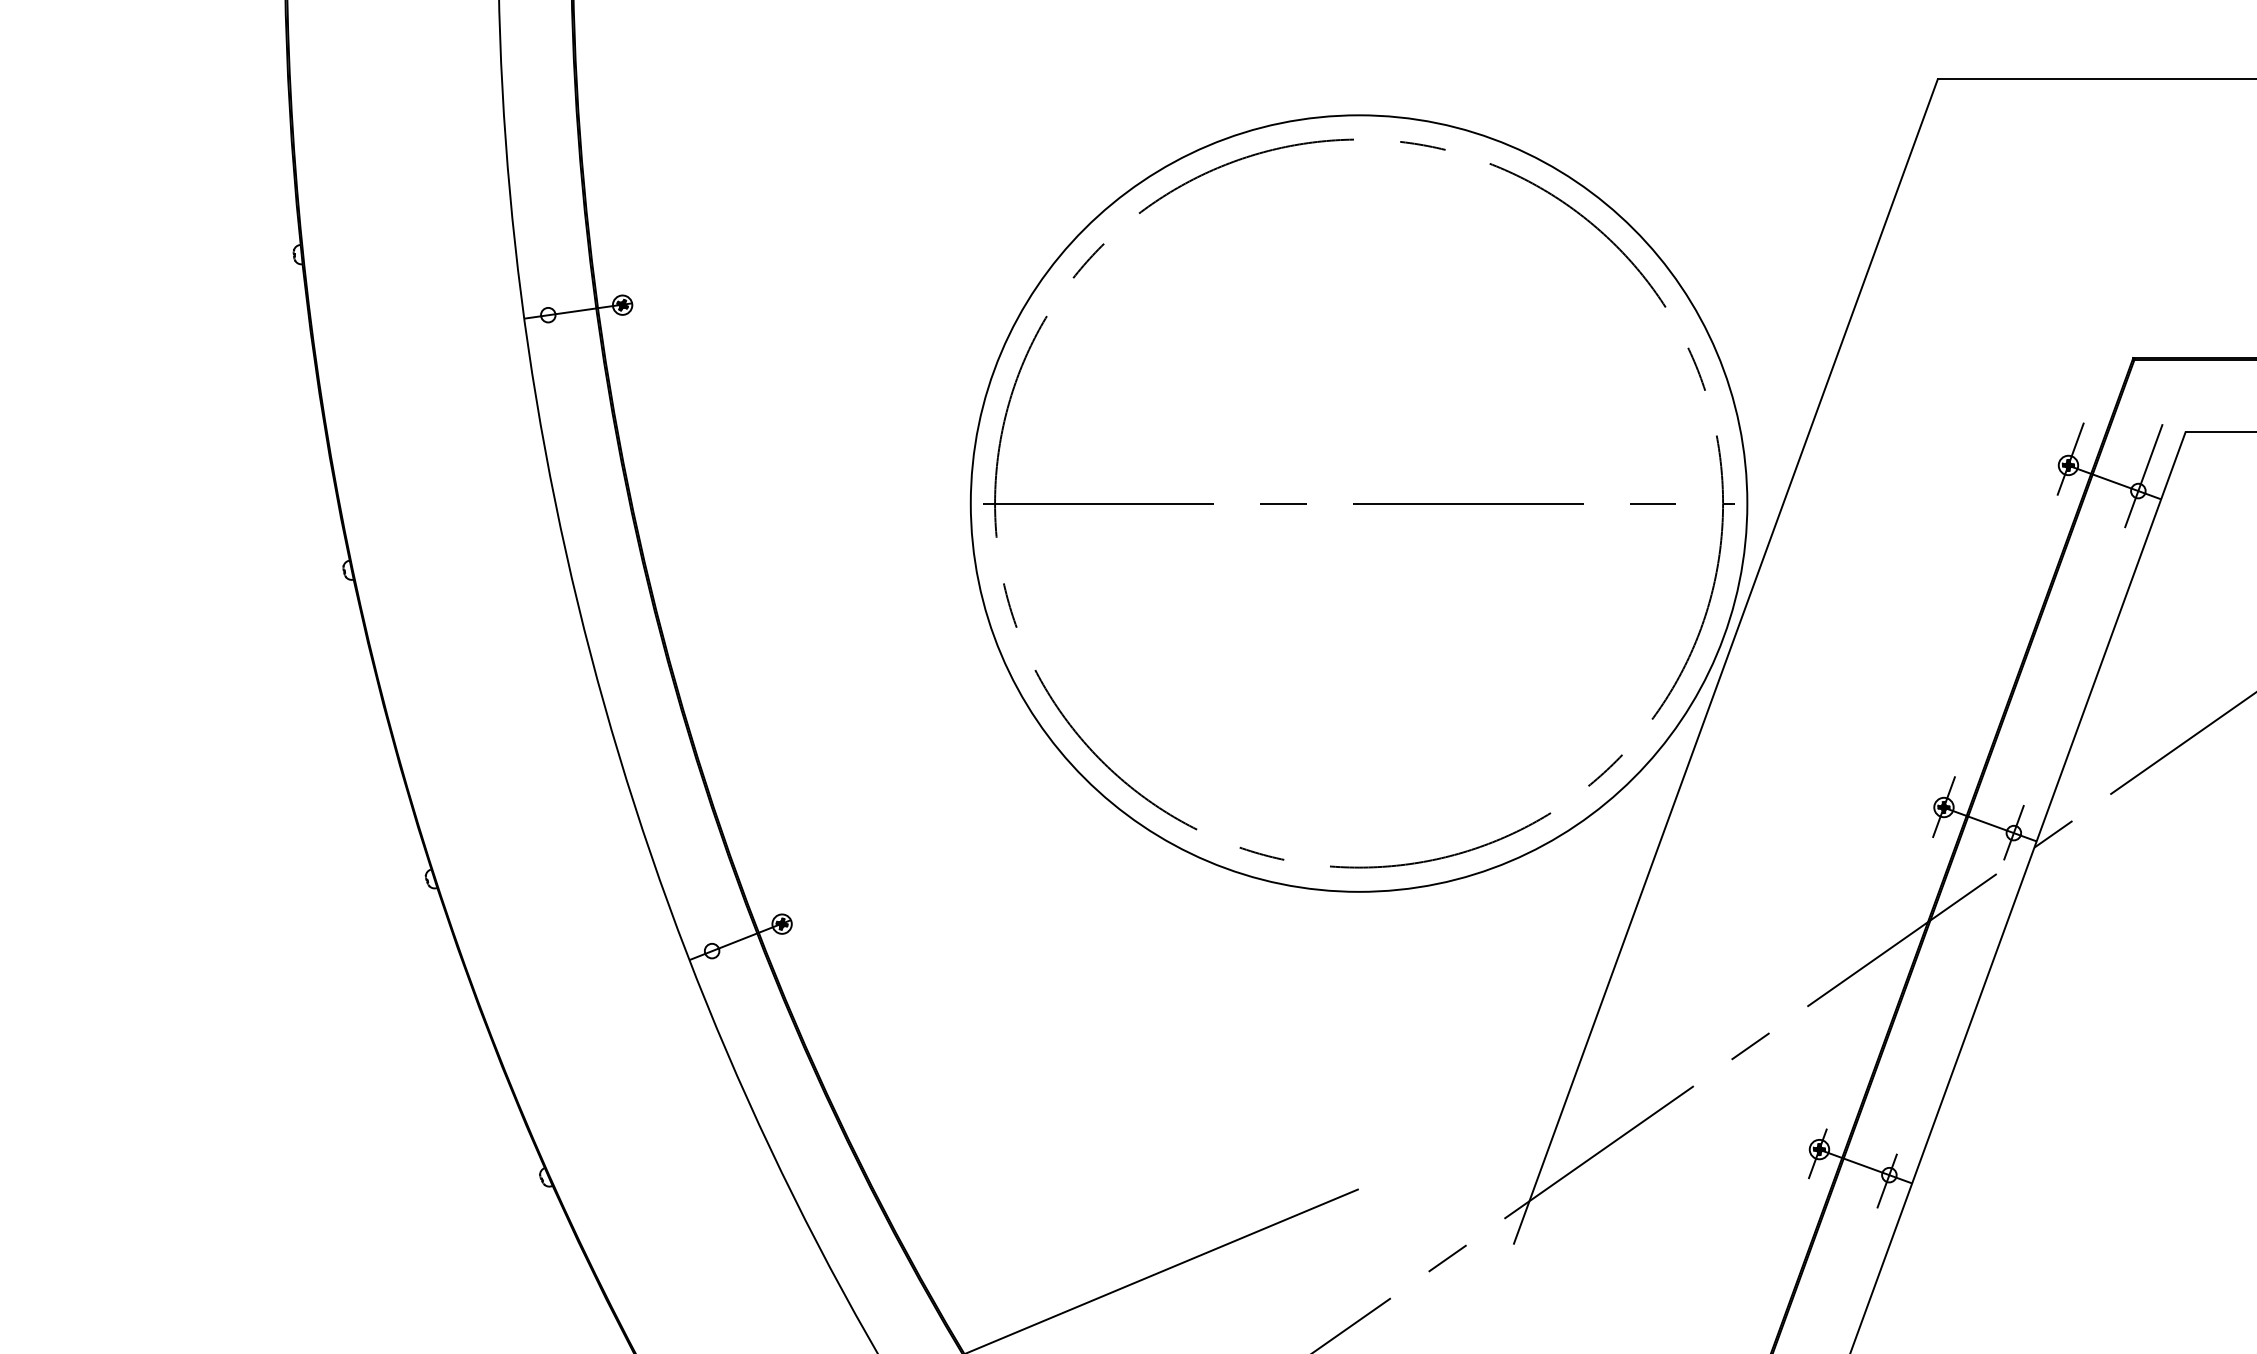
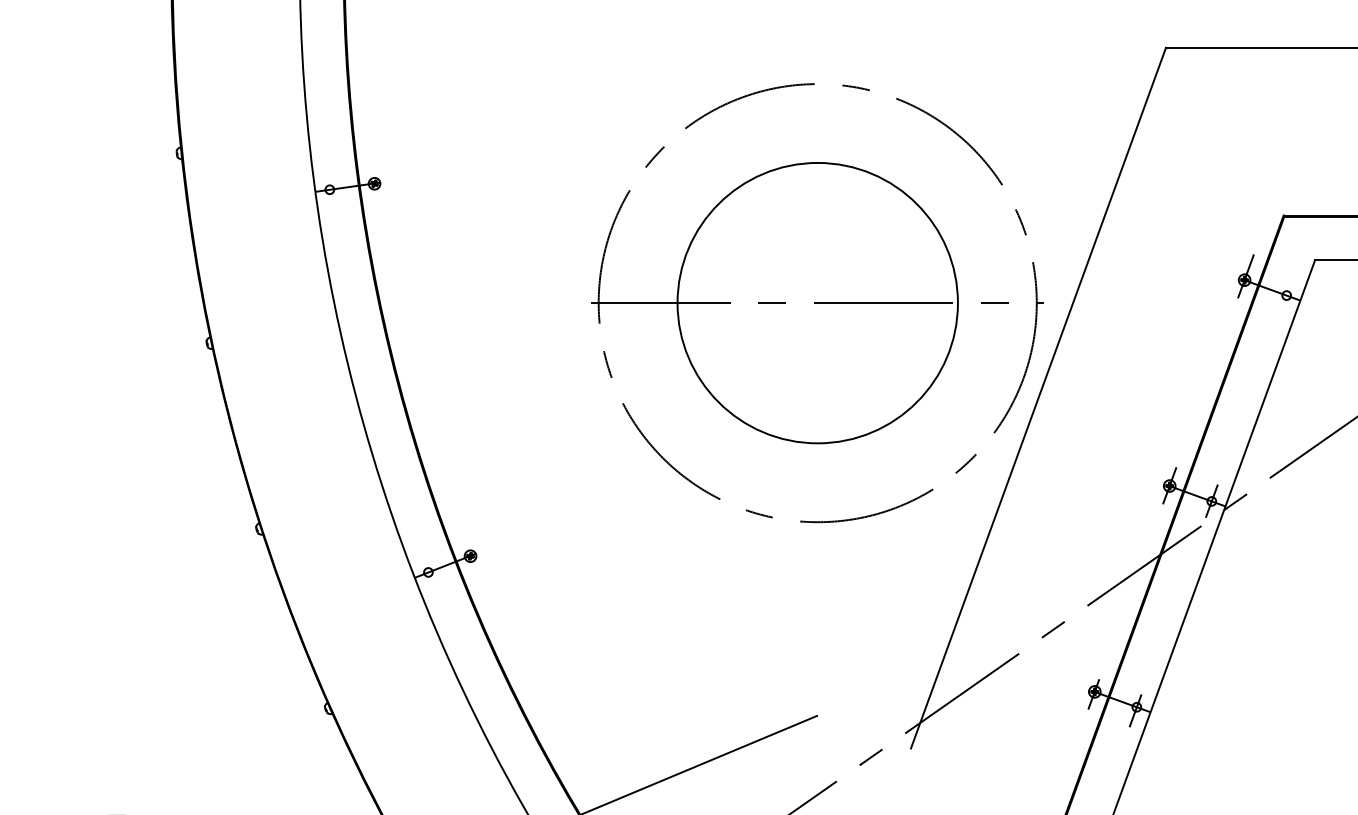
line: (2143, 475) -> (1289, 286), removed
circle: (1358, 502) -> (817, 302), size x0.6

